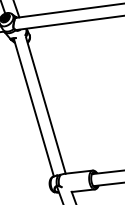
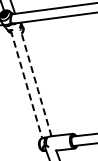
line: (45, 105) -> (35, 82), solid -> dashed
line: (33, 107) -> (26, 84), solid -> dashed

